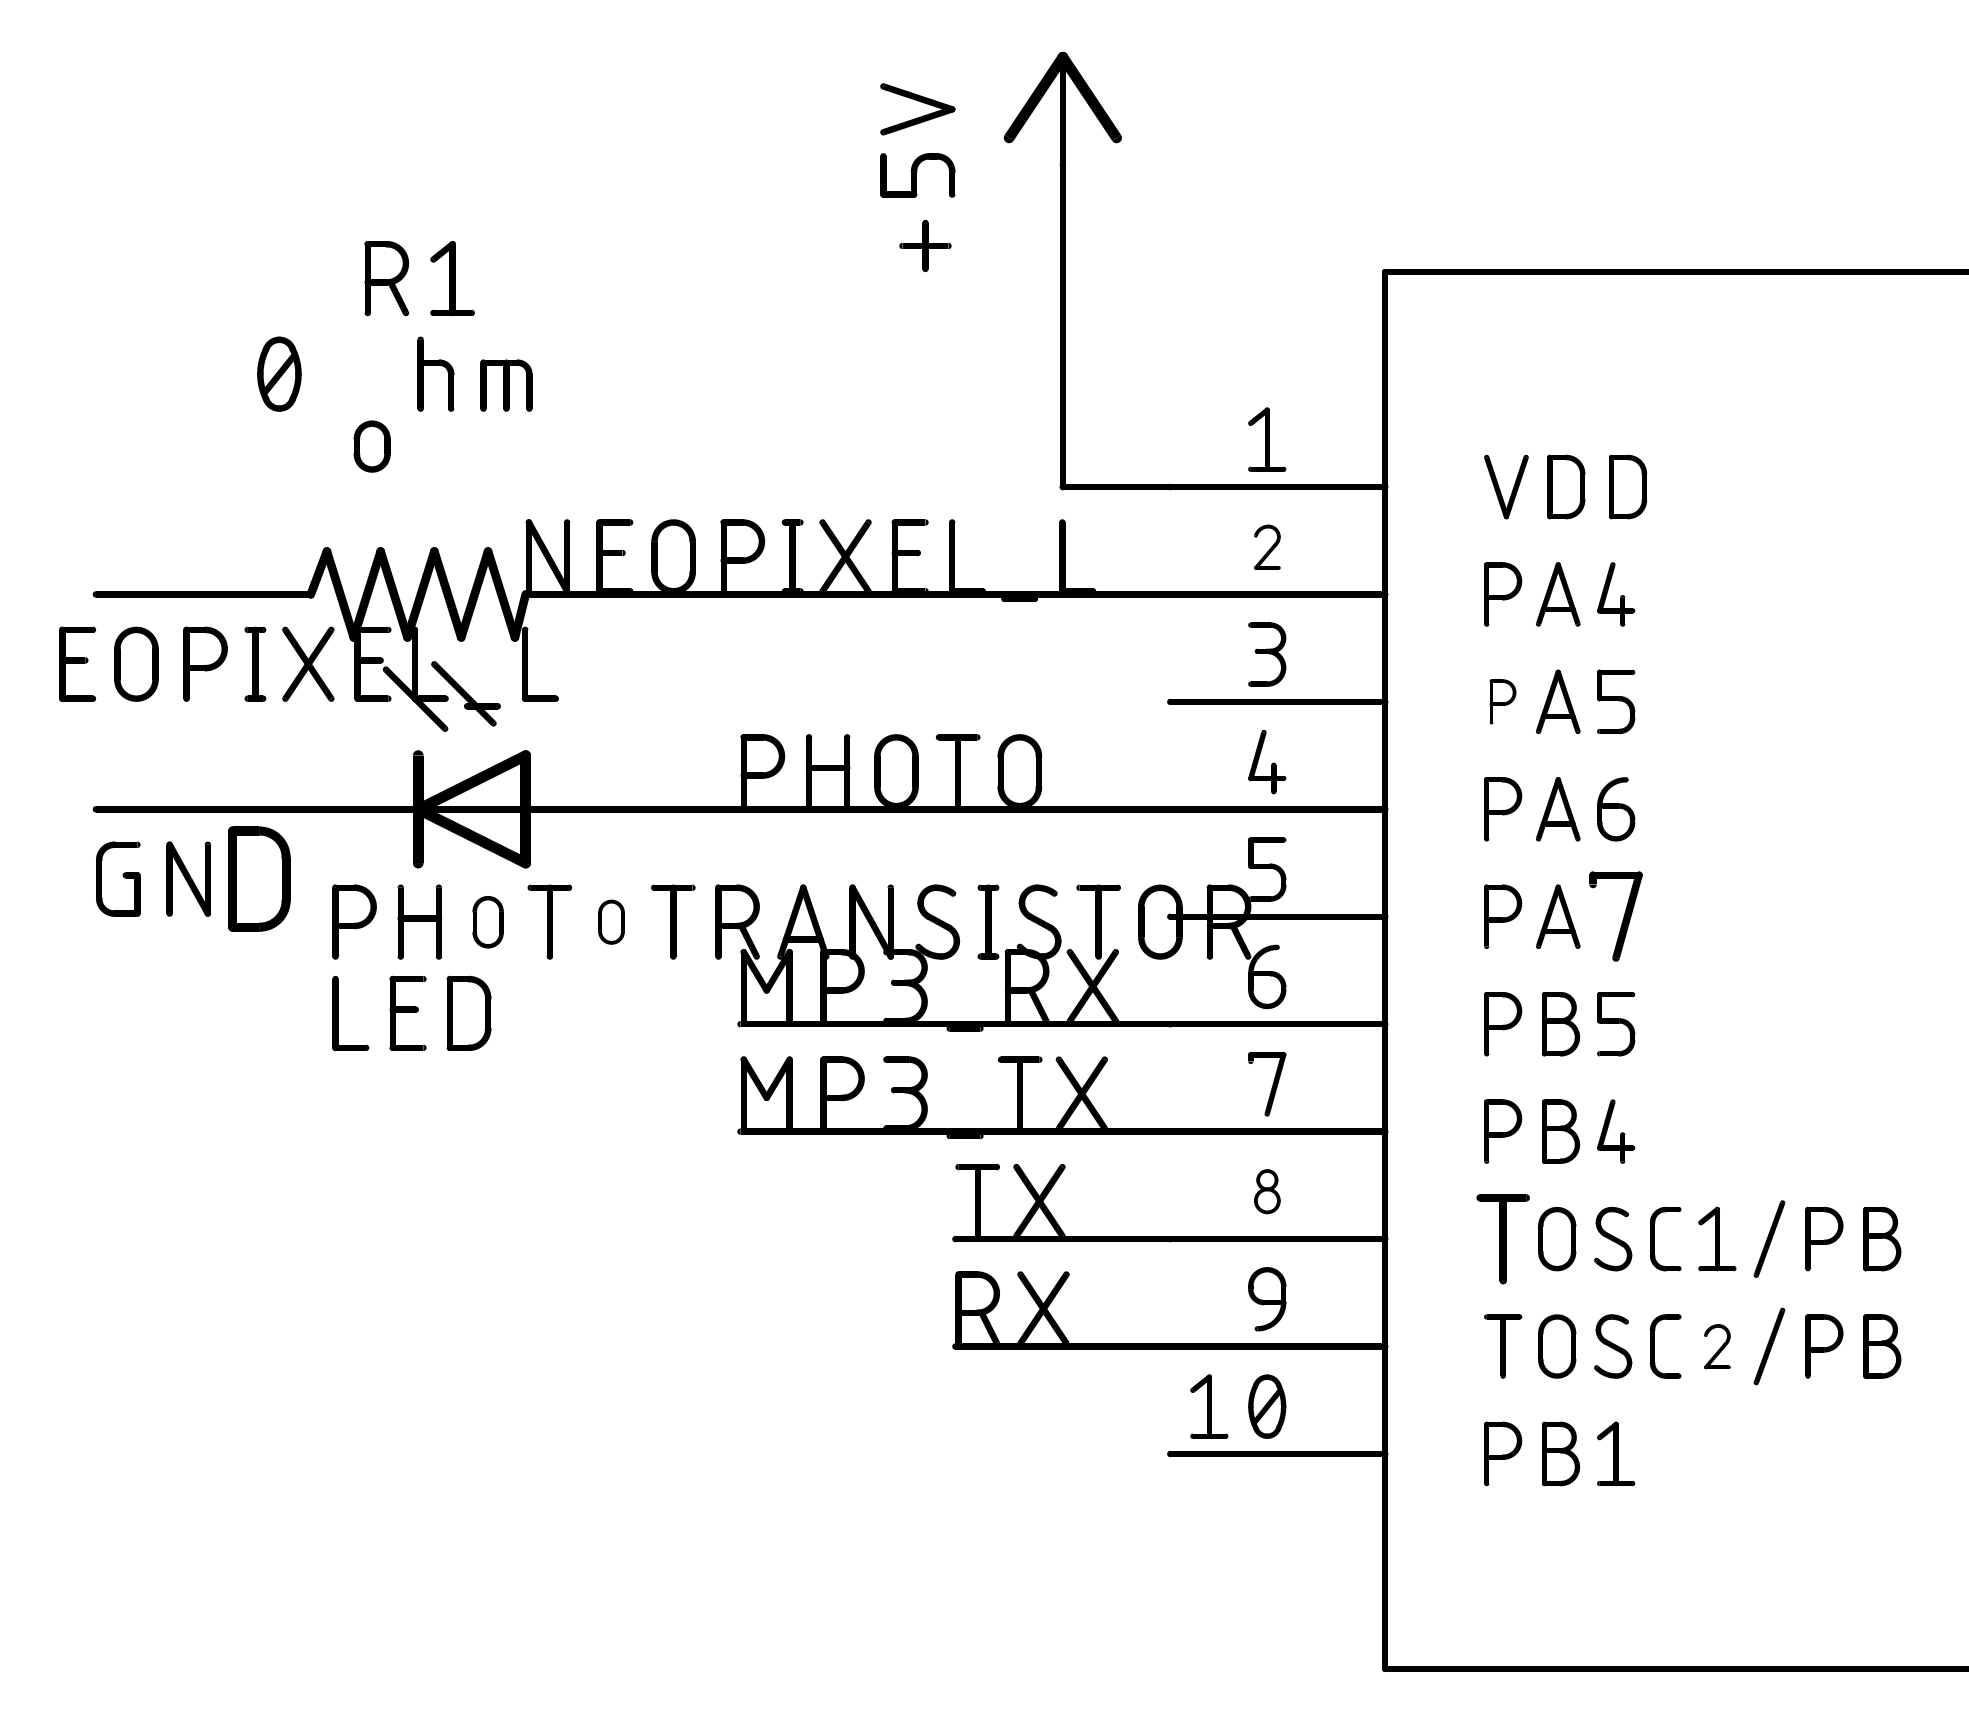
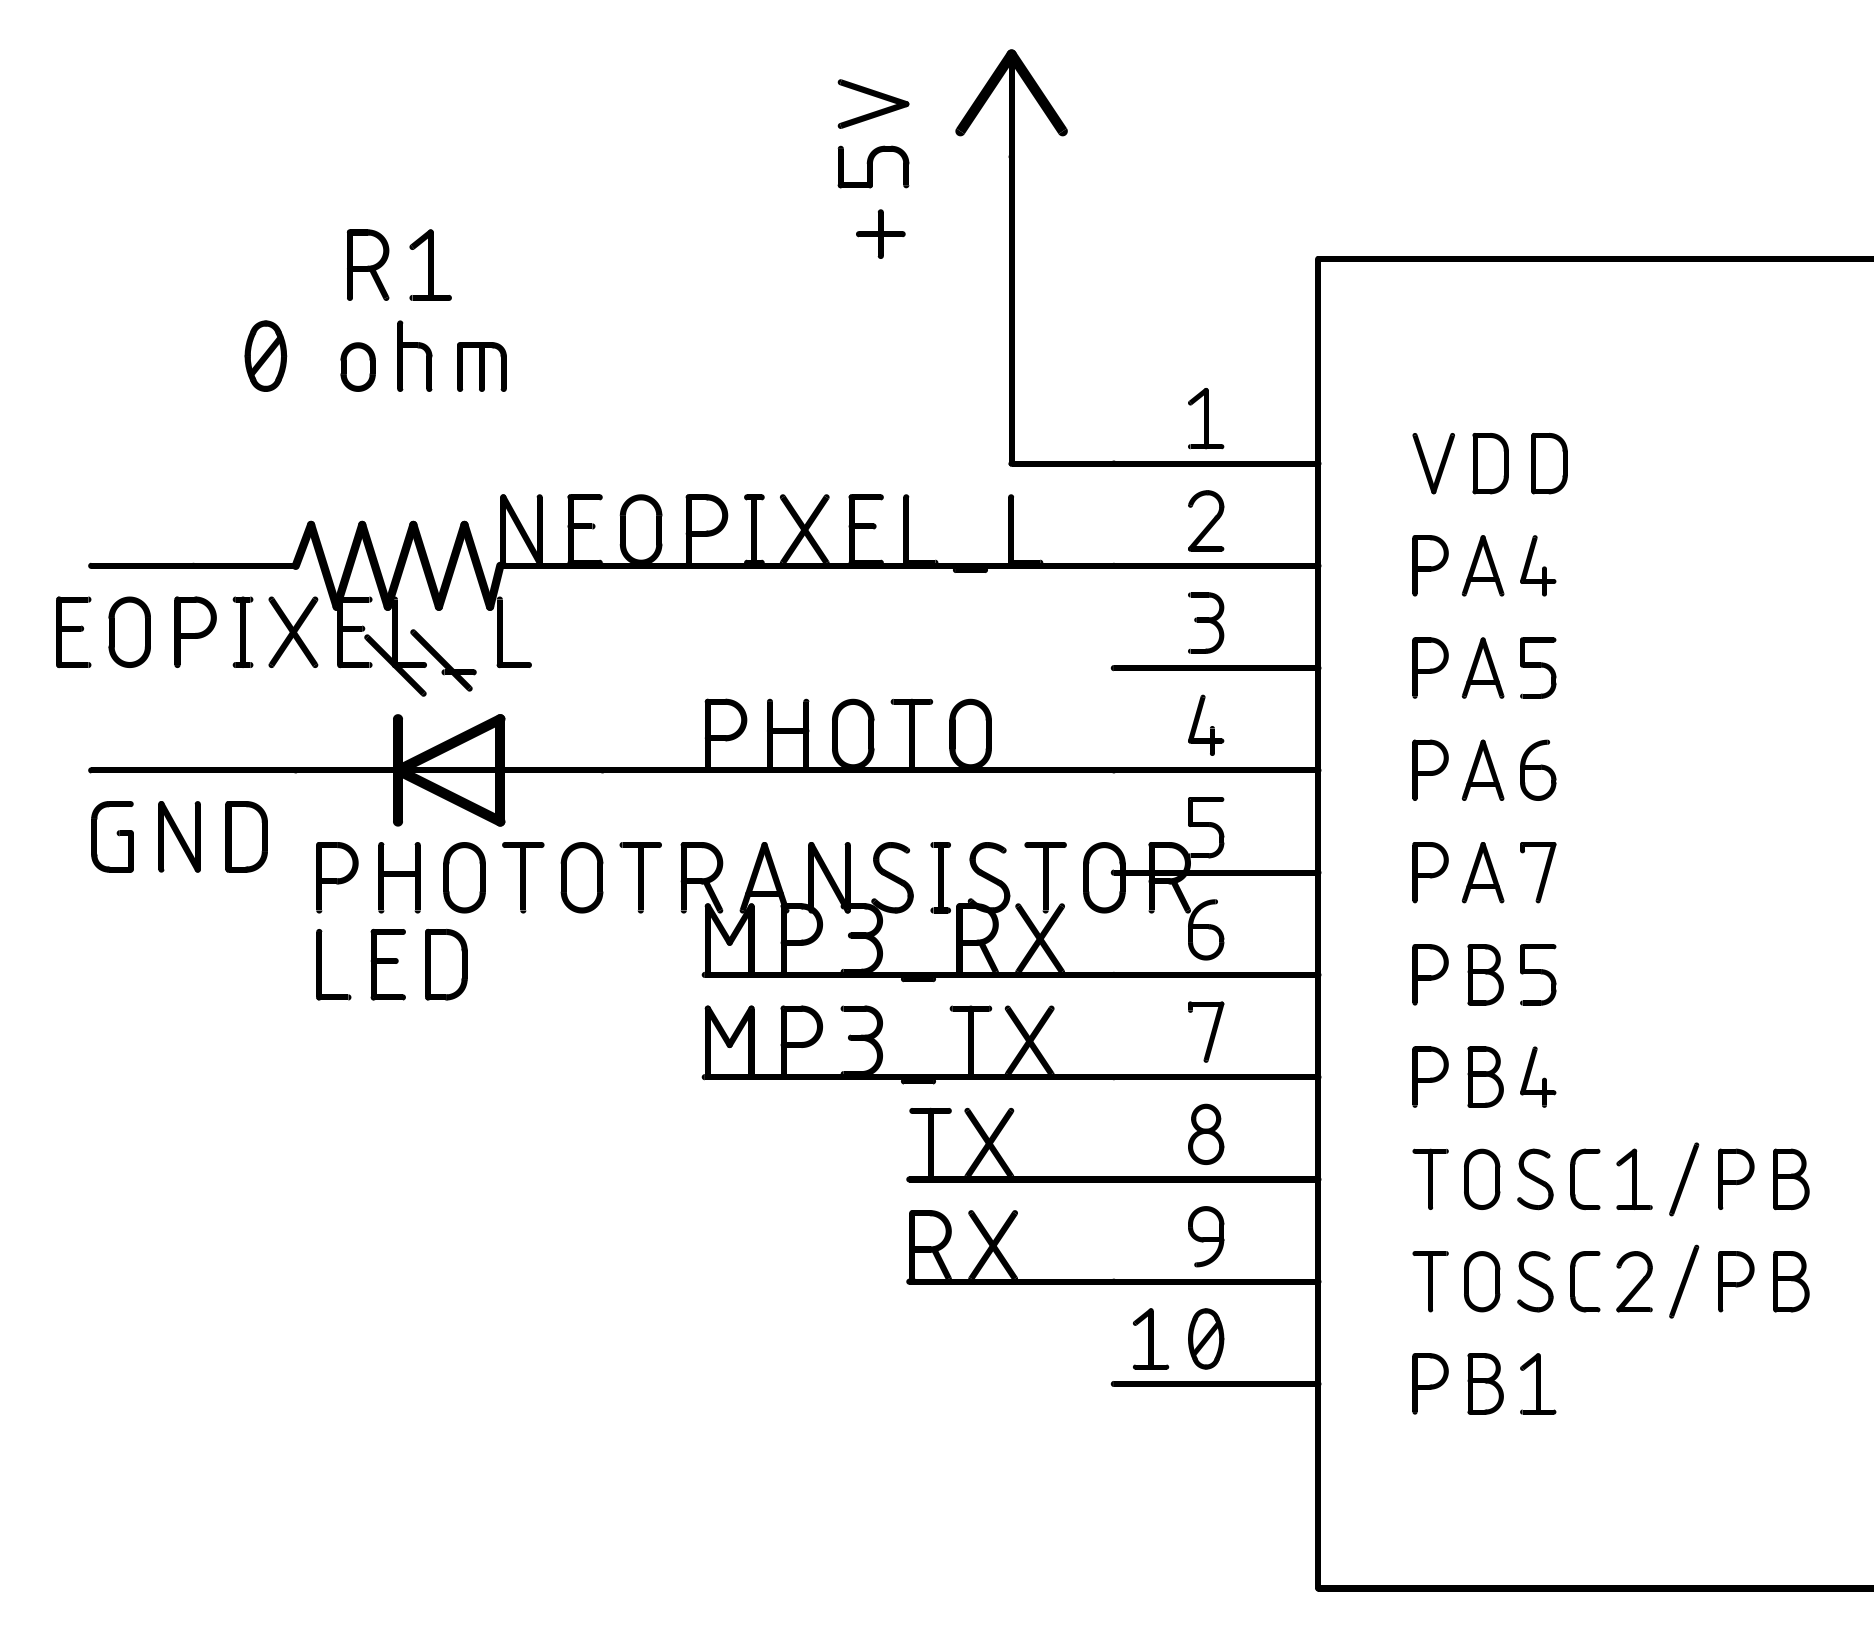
part: (371, 445) -> (357, 366), moved
part: (1267, 546) -> (1206, 520), size x1.43
part: (1502, 701) -> (1430, 667), size x1.43
part: (259, 878) -> (246, 836), size x0.71
part: (1616, 916) -> (1538, 872), size x0.71
part: (488, 921) -> (464, 877), size x1.43
part: (611, 921) -> (581, 877), size x1.67
part: (1267, 1190) -> (1206, 1133), size x1.43
part: (1502, 1238) -> (1430, 1178), size x0.71
part: (1717, 1346) -> (1634, 1281), size x1.43

